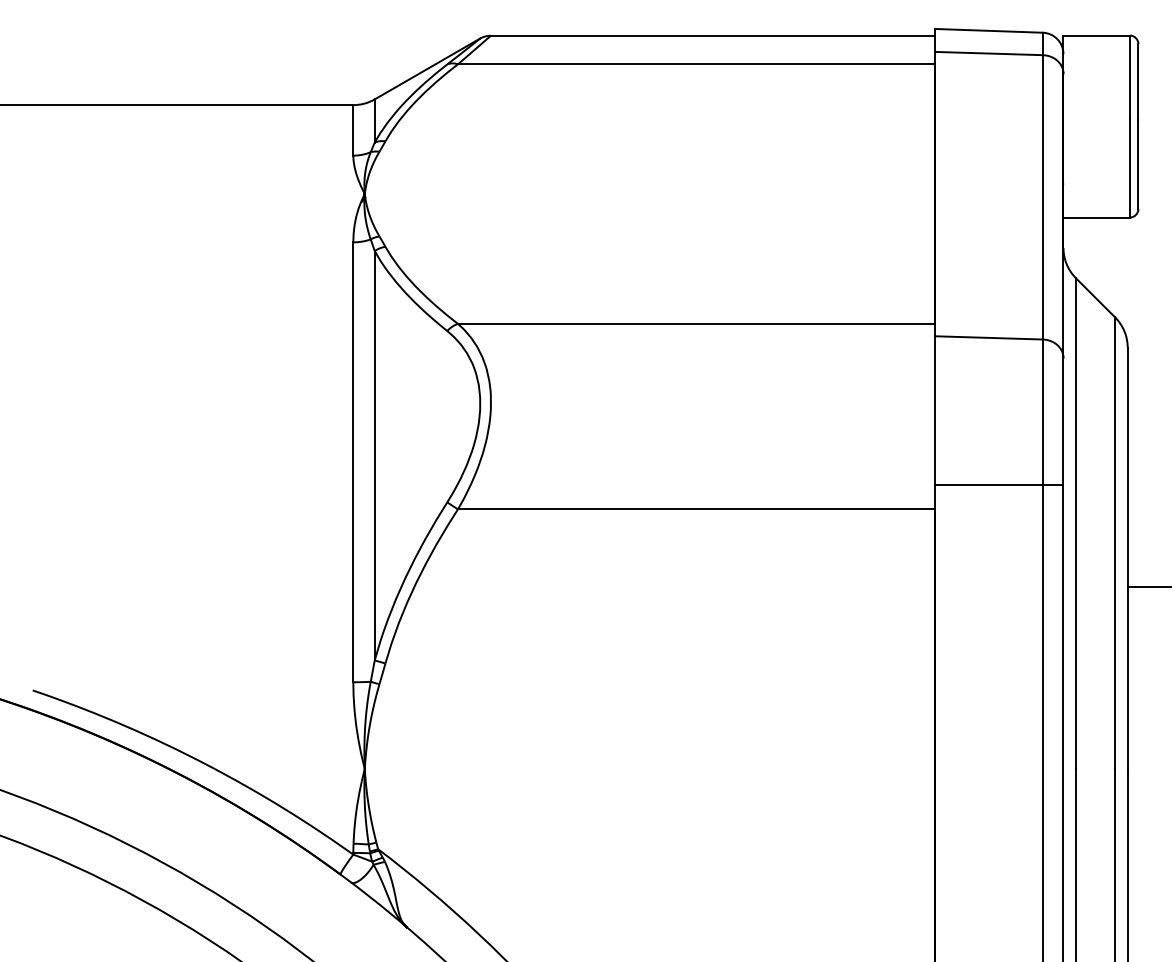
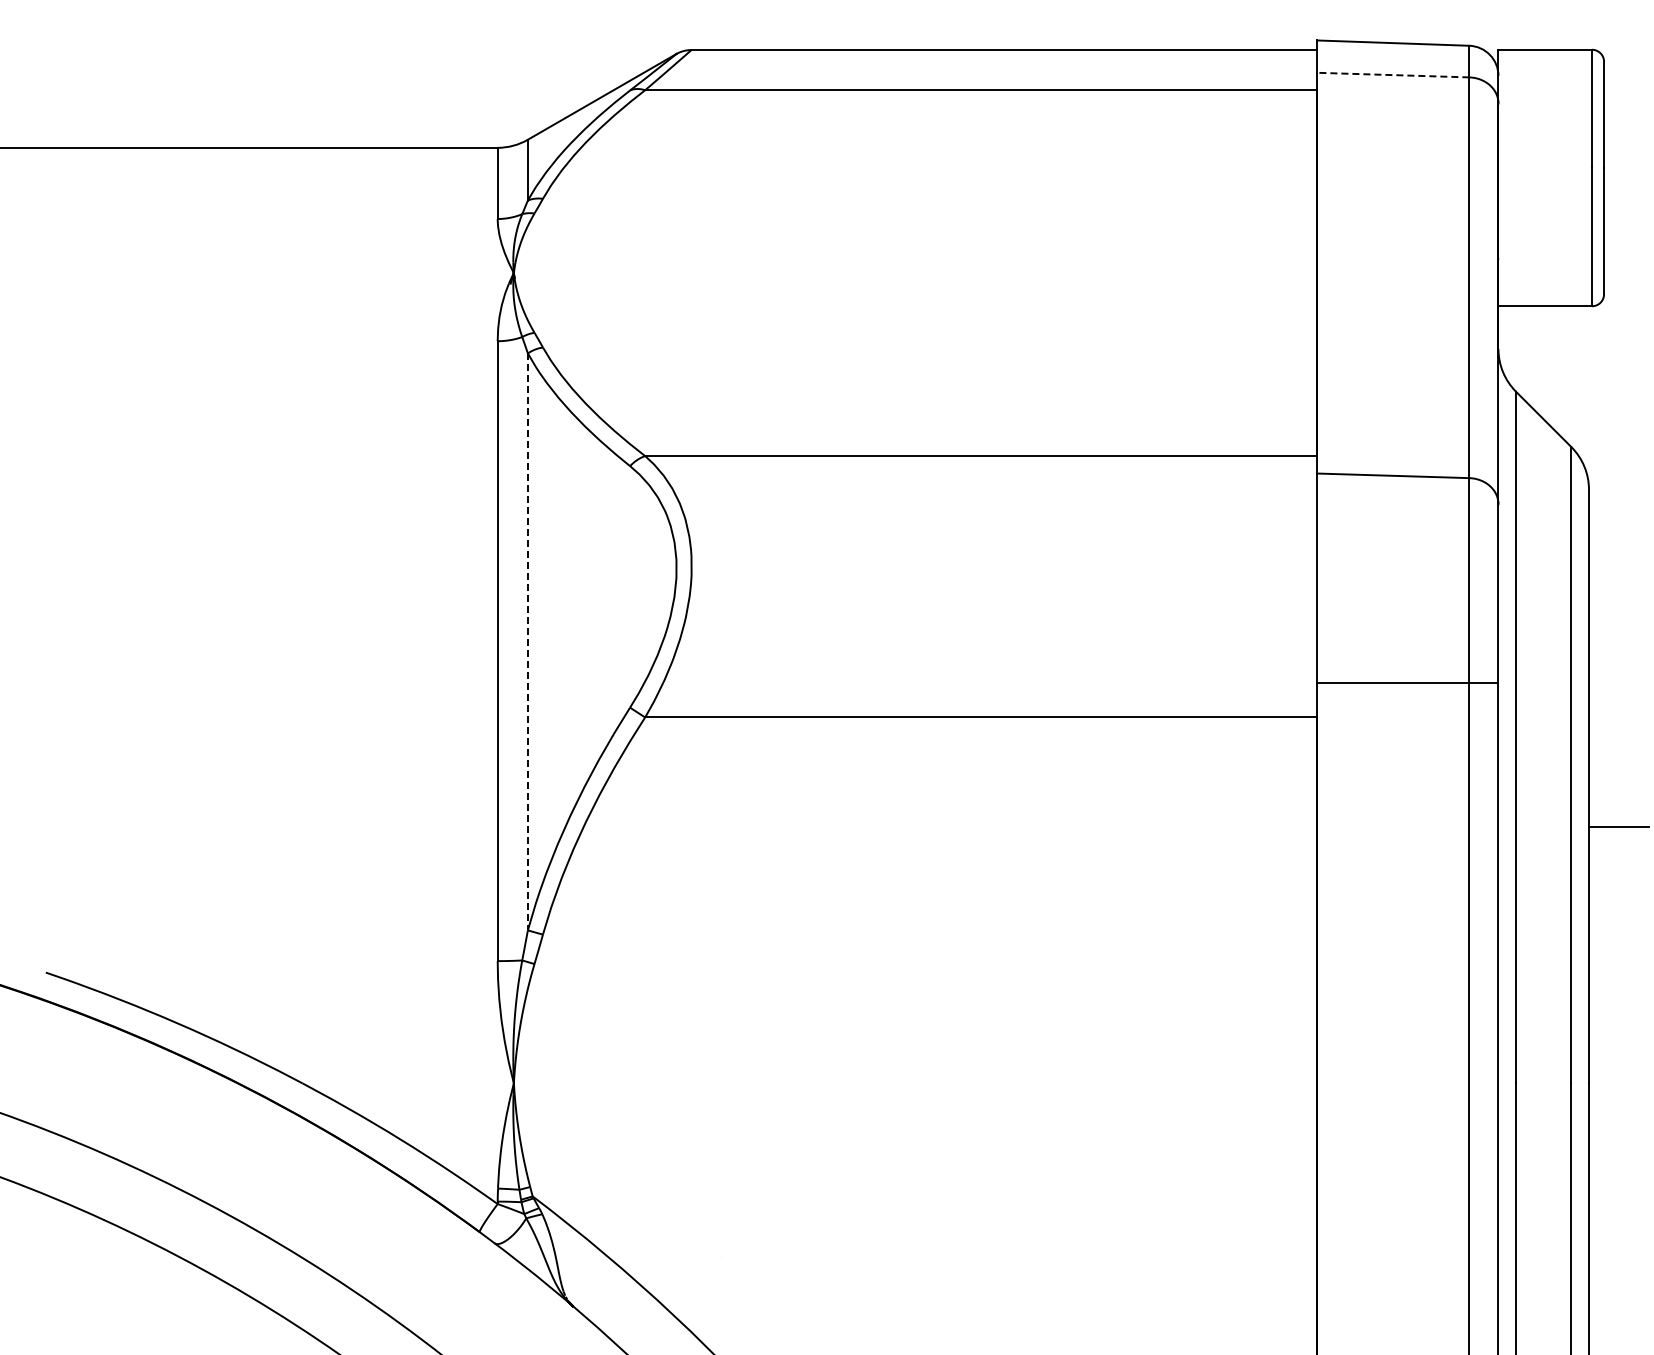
line: (988, 53) -> (1392, 75), solid -> dashed
line: (374, 456) -> (527, 642), solid -> dashed

